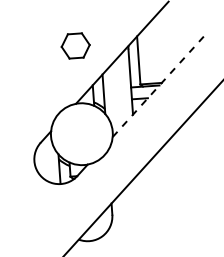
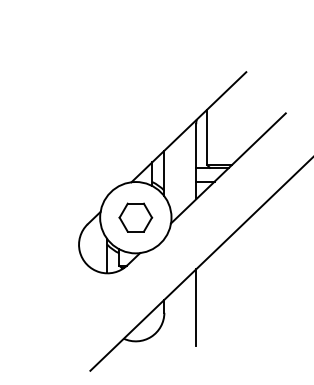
part: (75, 45) -> (135, 217), moved
line: (159, 86) -> (228, 168), dashed -> solid
line: (139, 208) -> (196, 307), added

